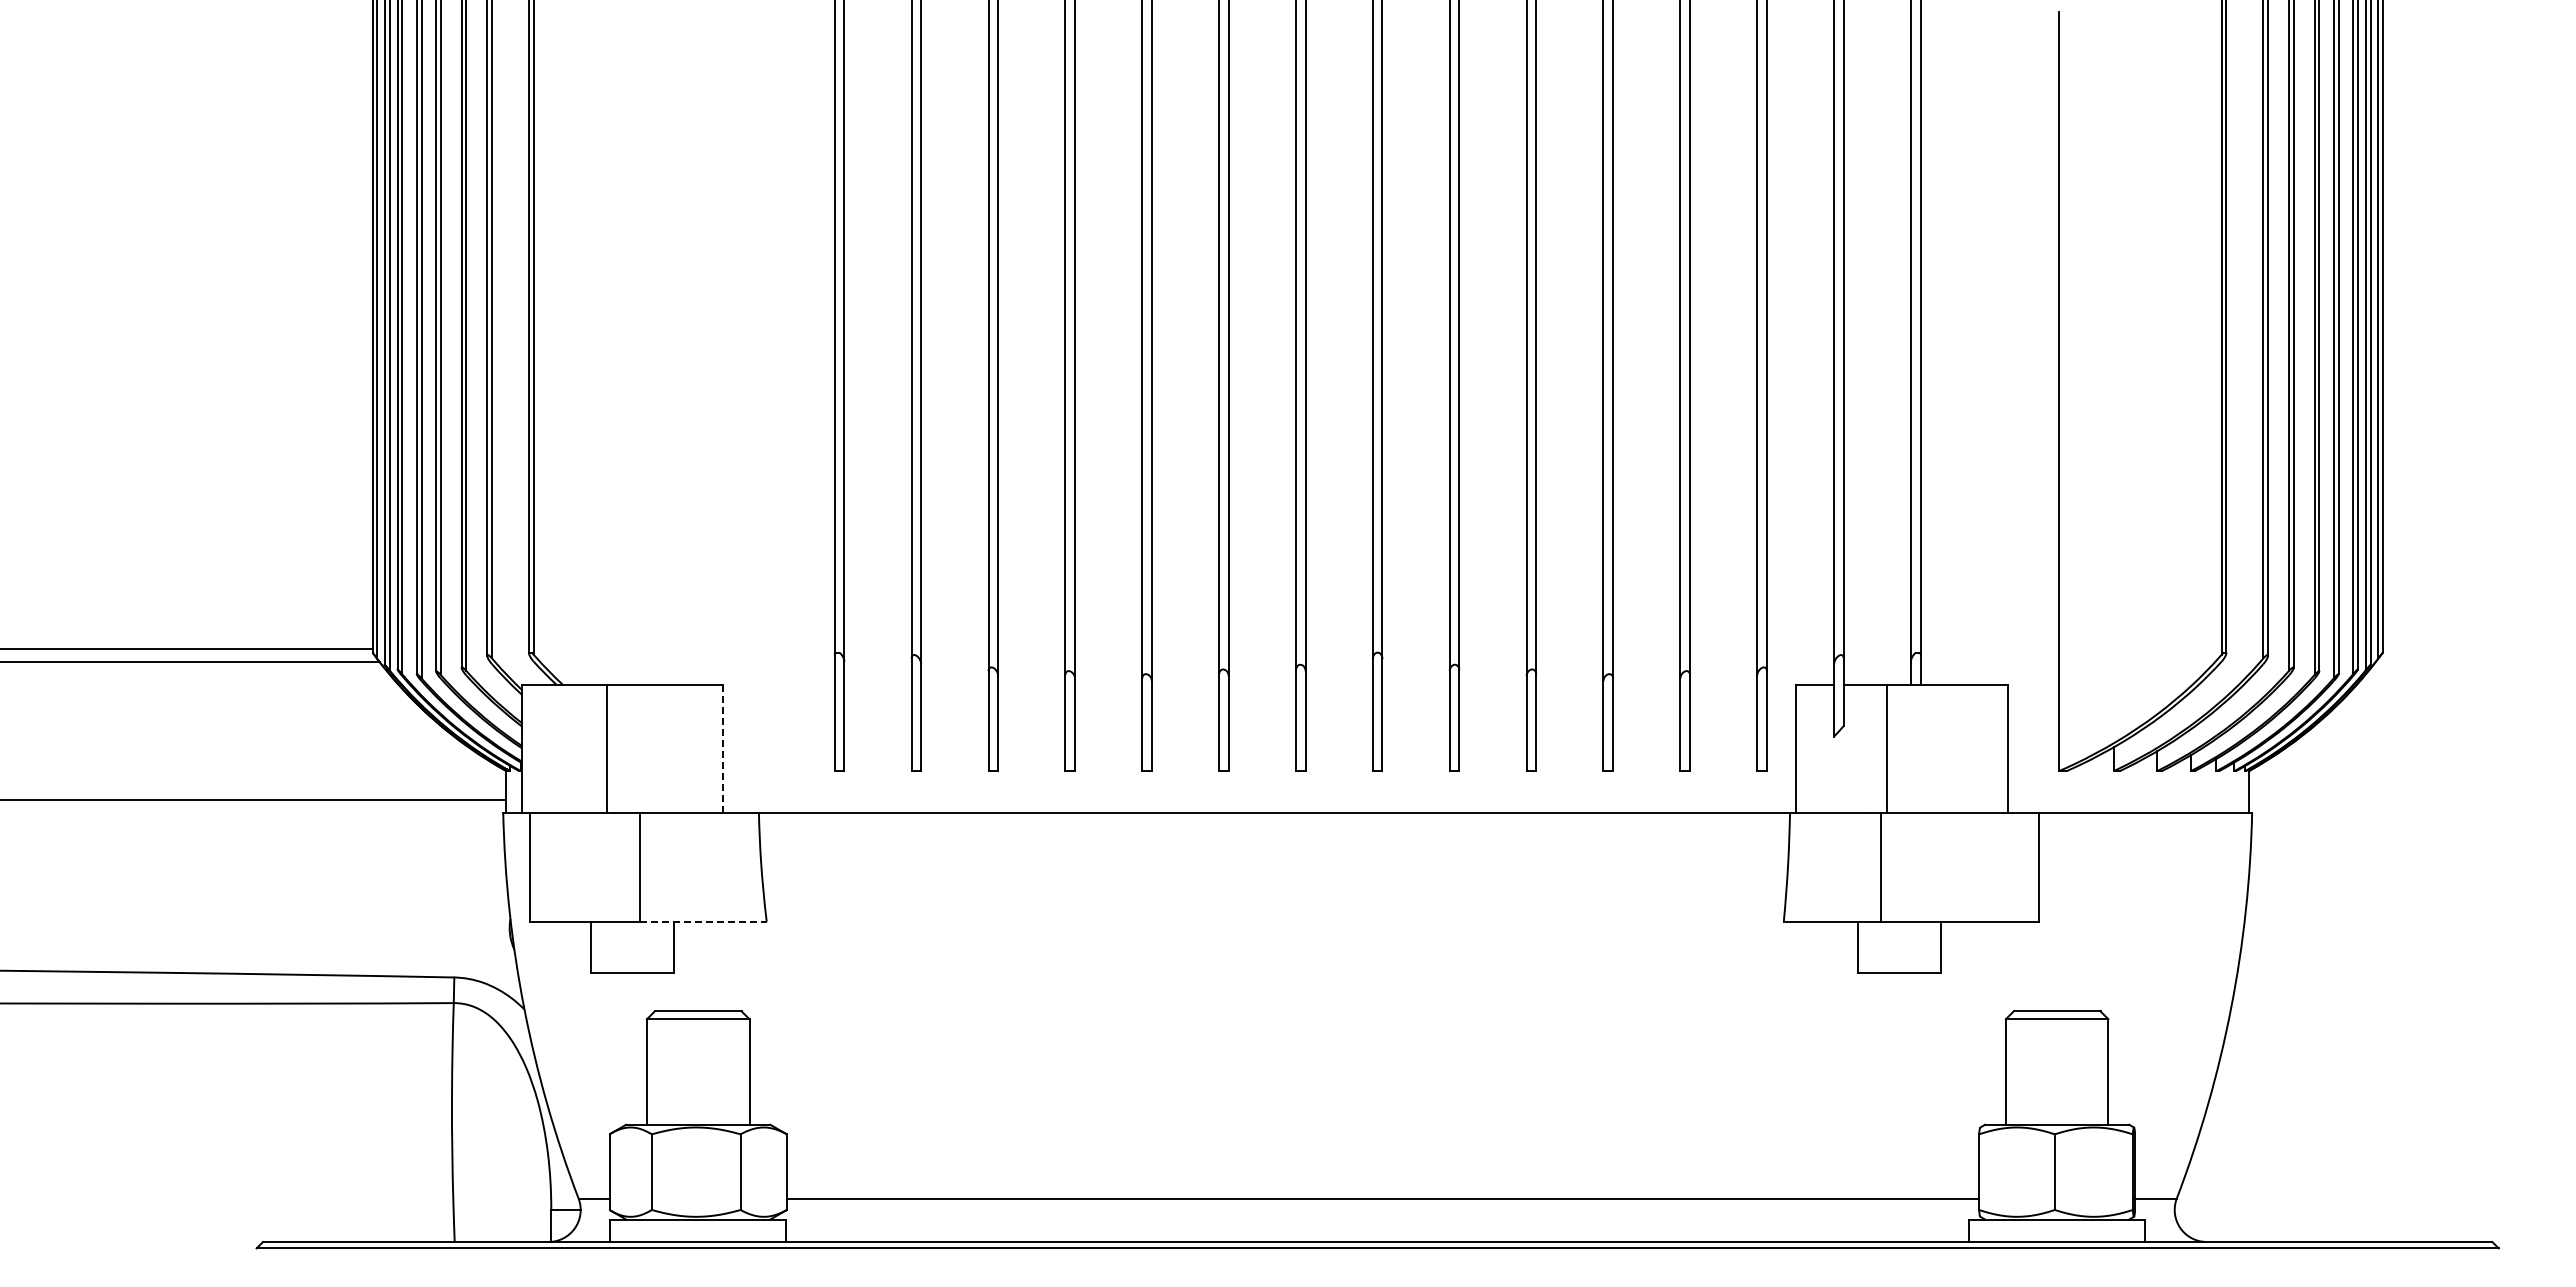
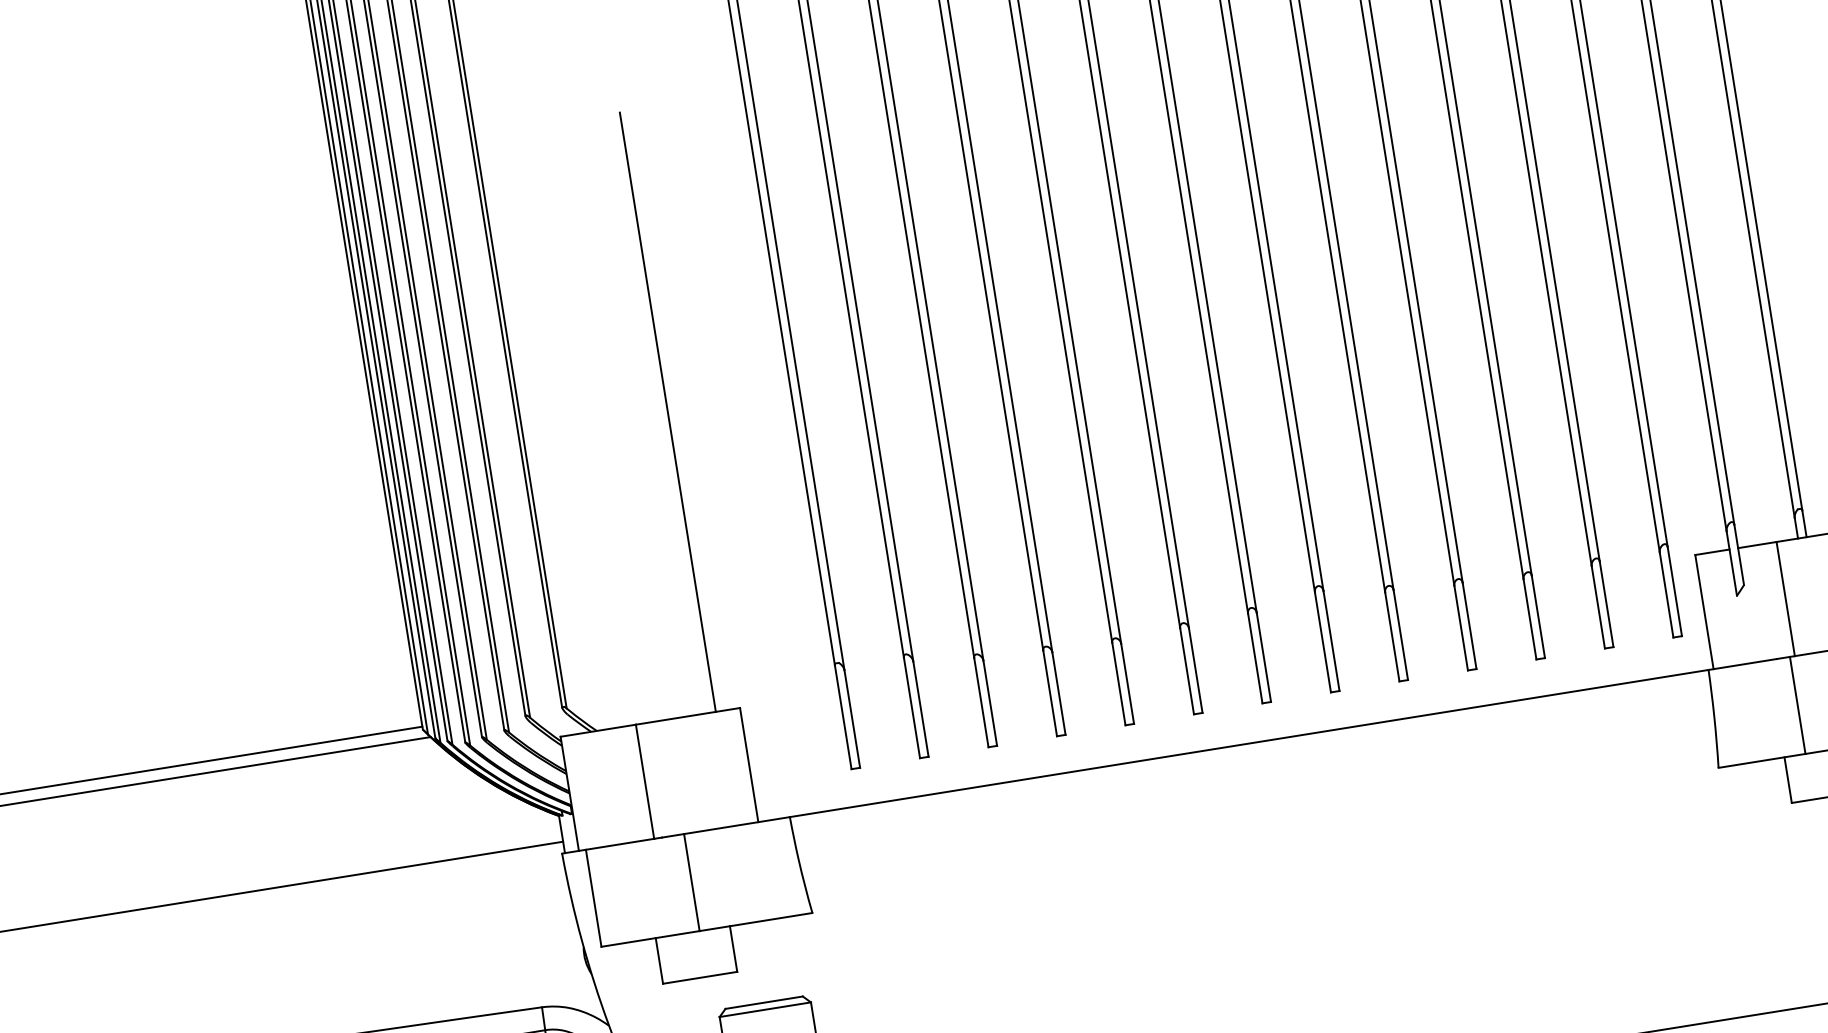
line: (696, 348) -> (668, 412), added
line: (723, 749) -> (749, 765), dashed -> solid
line: (703, 921) -> (756, 921), dashed -> solid

